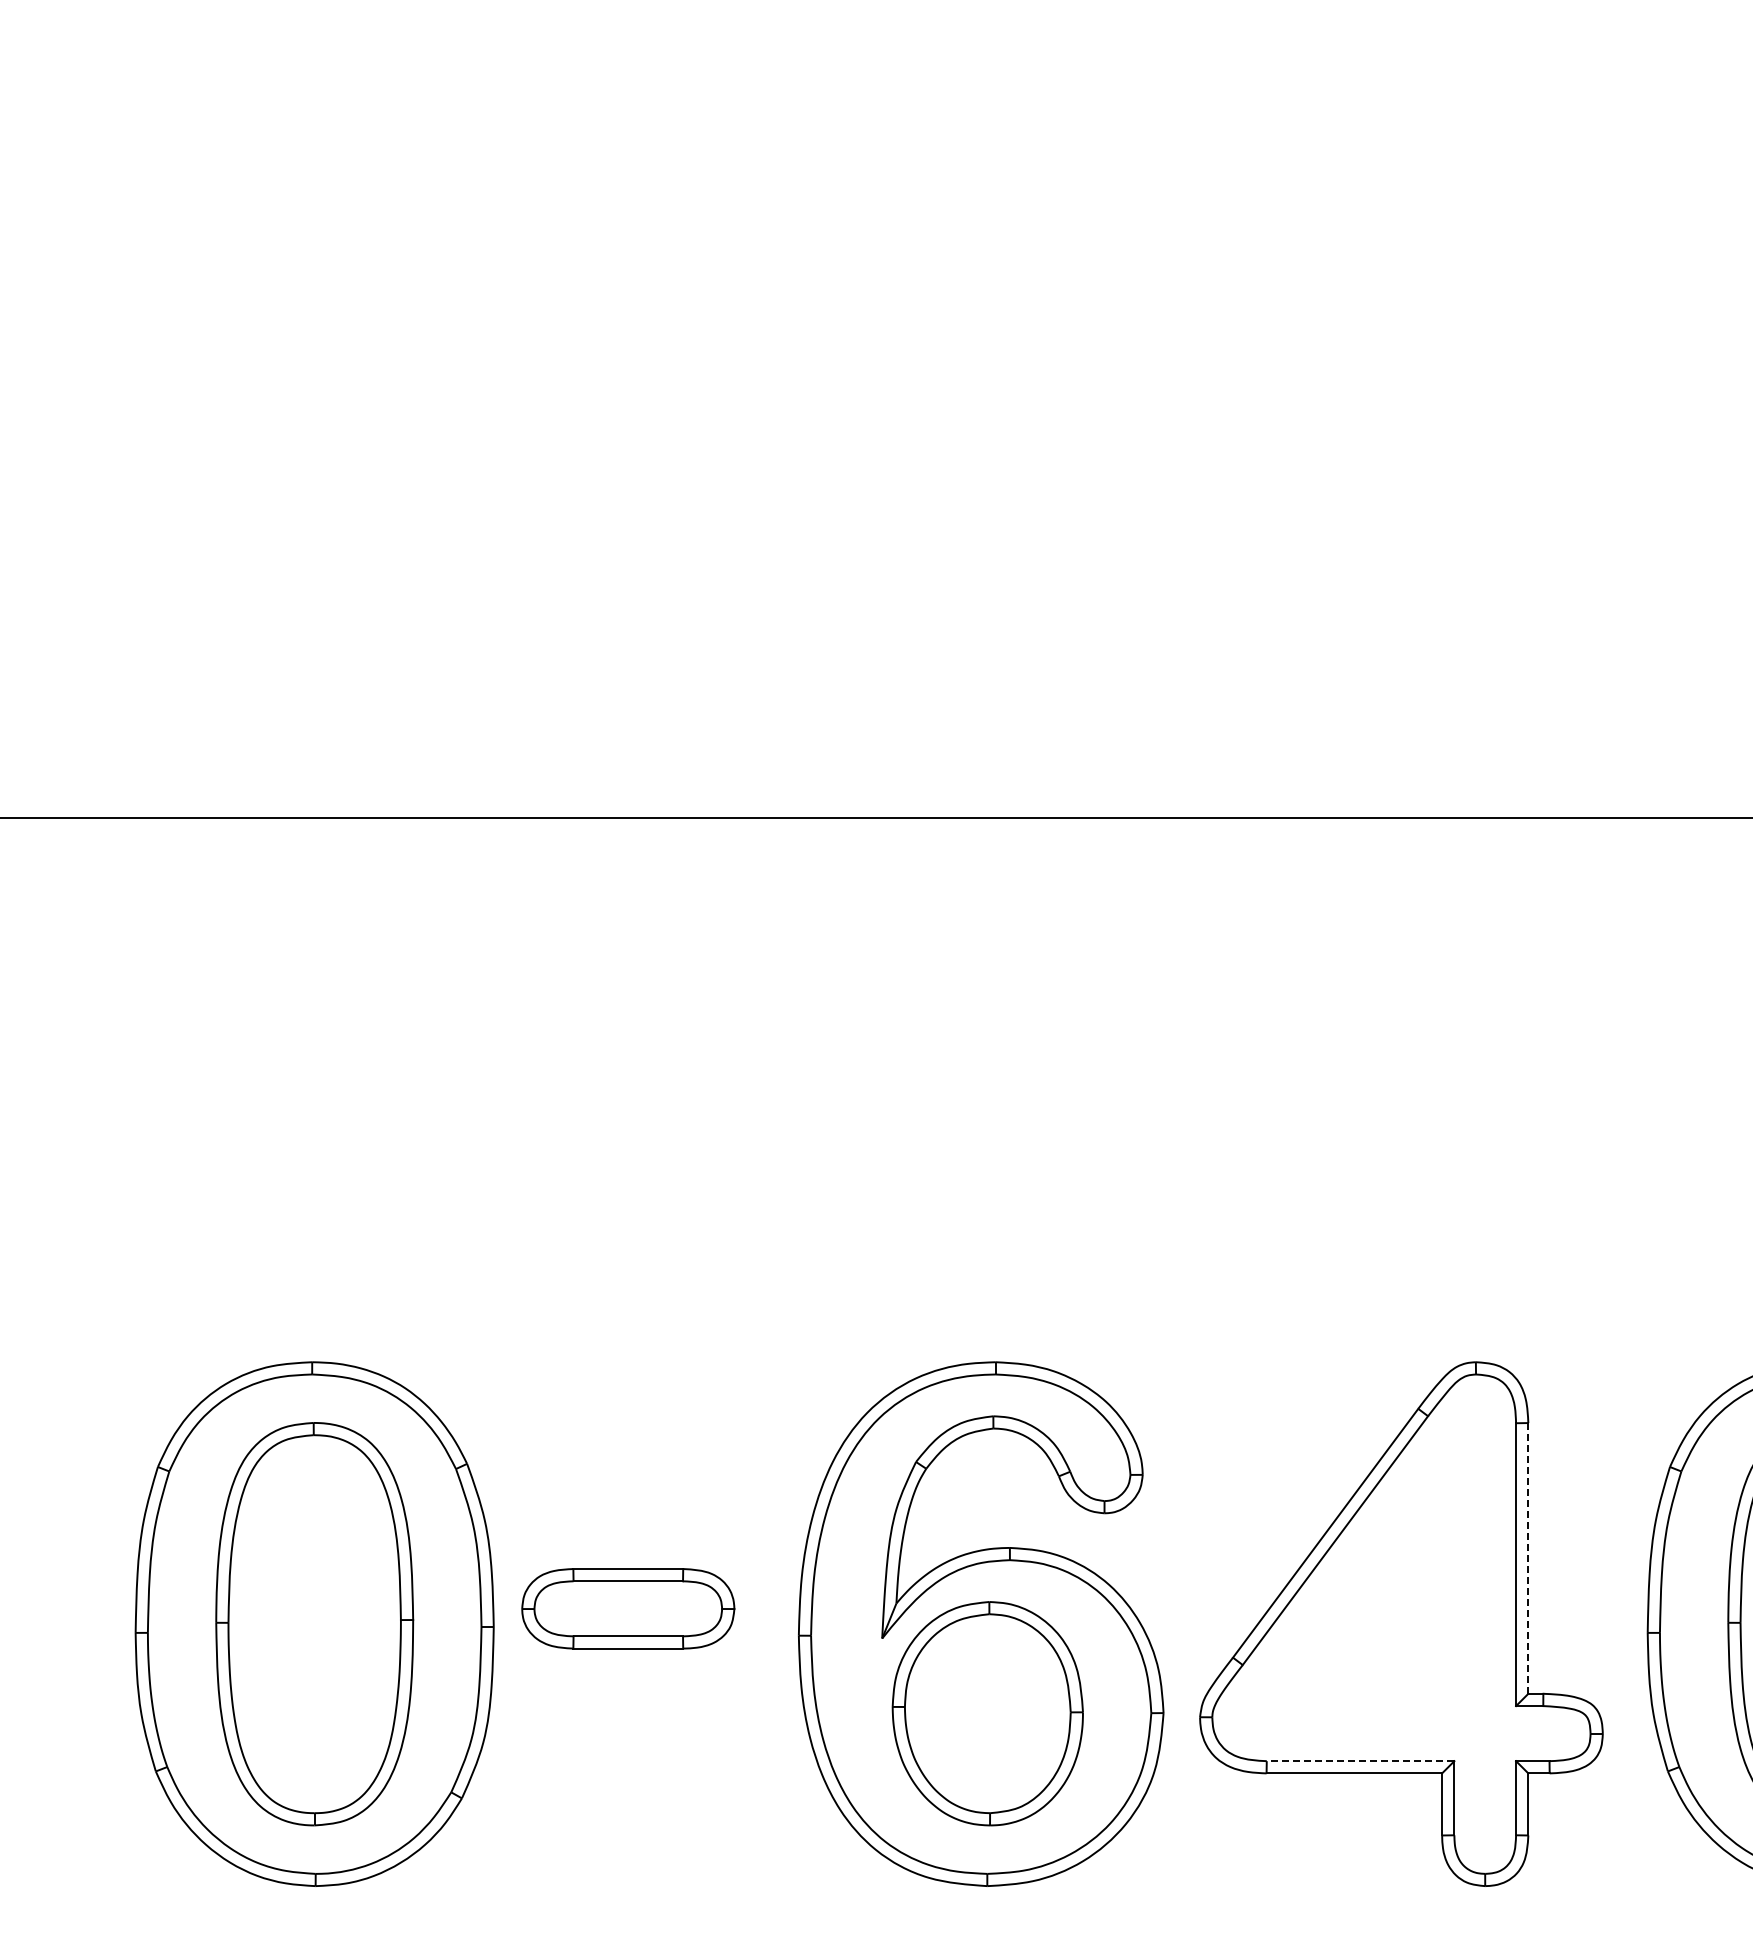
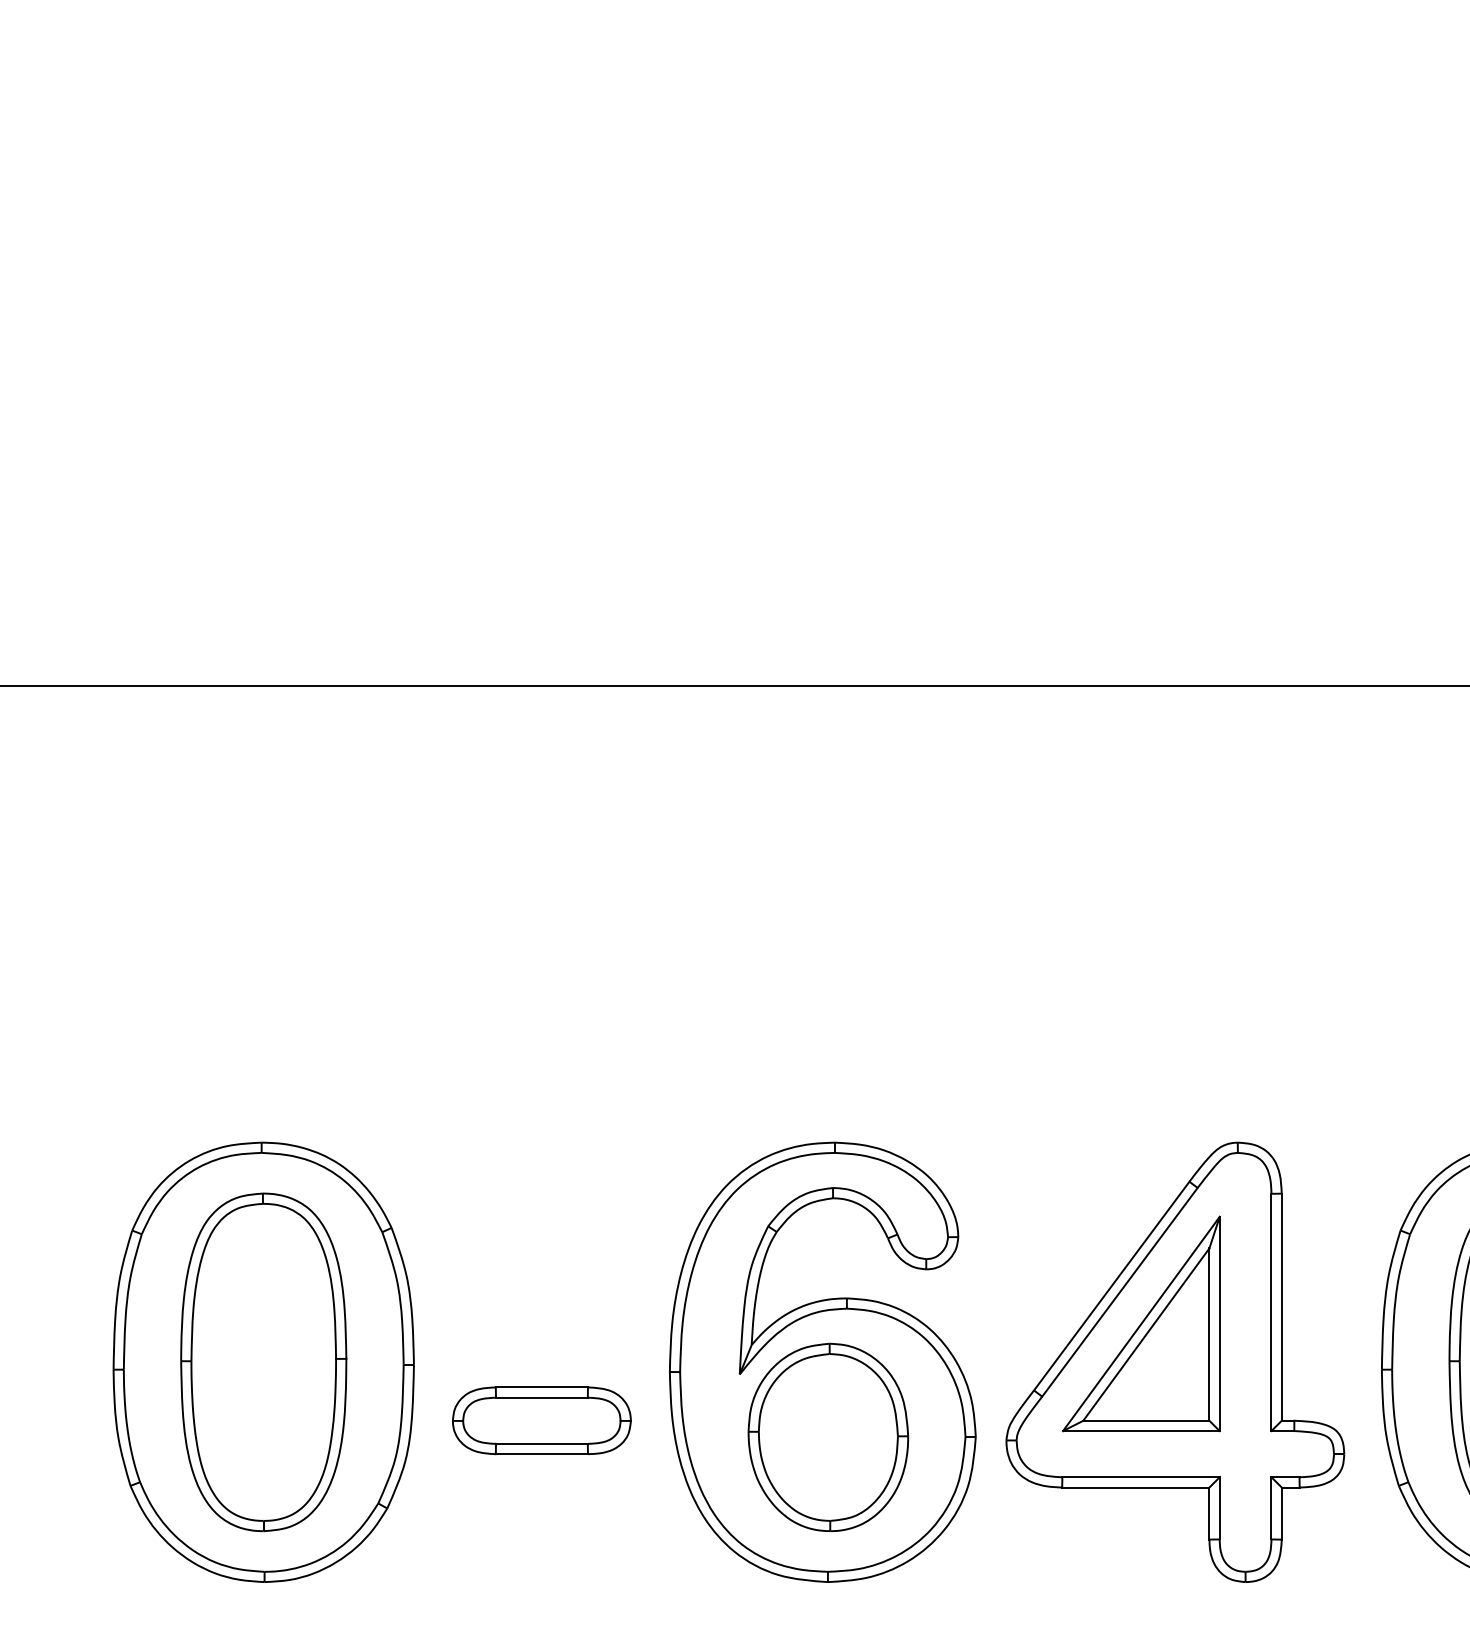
line: (1528, 1558) -> (1281, 1307), dashed -> solid
part: (1360, 1578) -> (1140, 1324), added
part: (628, 1608) -> (542, 1420), moved
line: (1360, 1761) -> (1140, 1477), dashed -> solid

